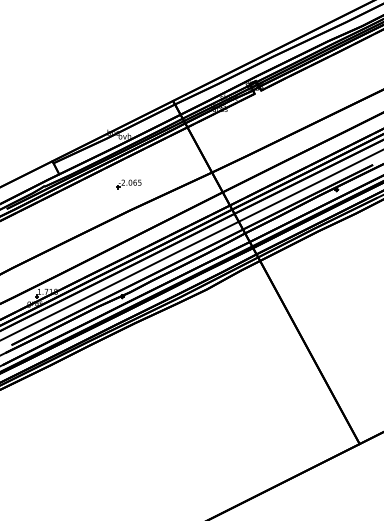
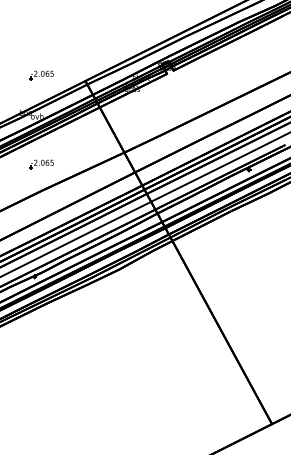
part: (128, 95) -> (40, 75), added

